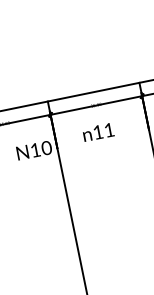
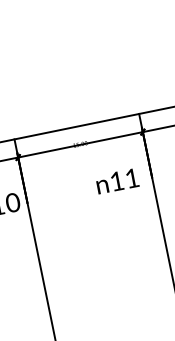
text: (98, 132) -> (117, 181), moved

